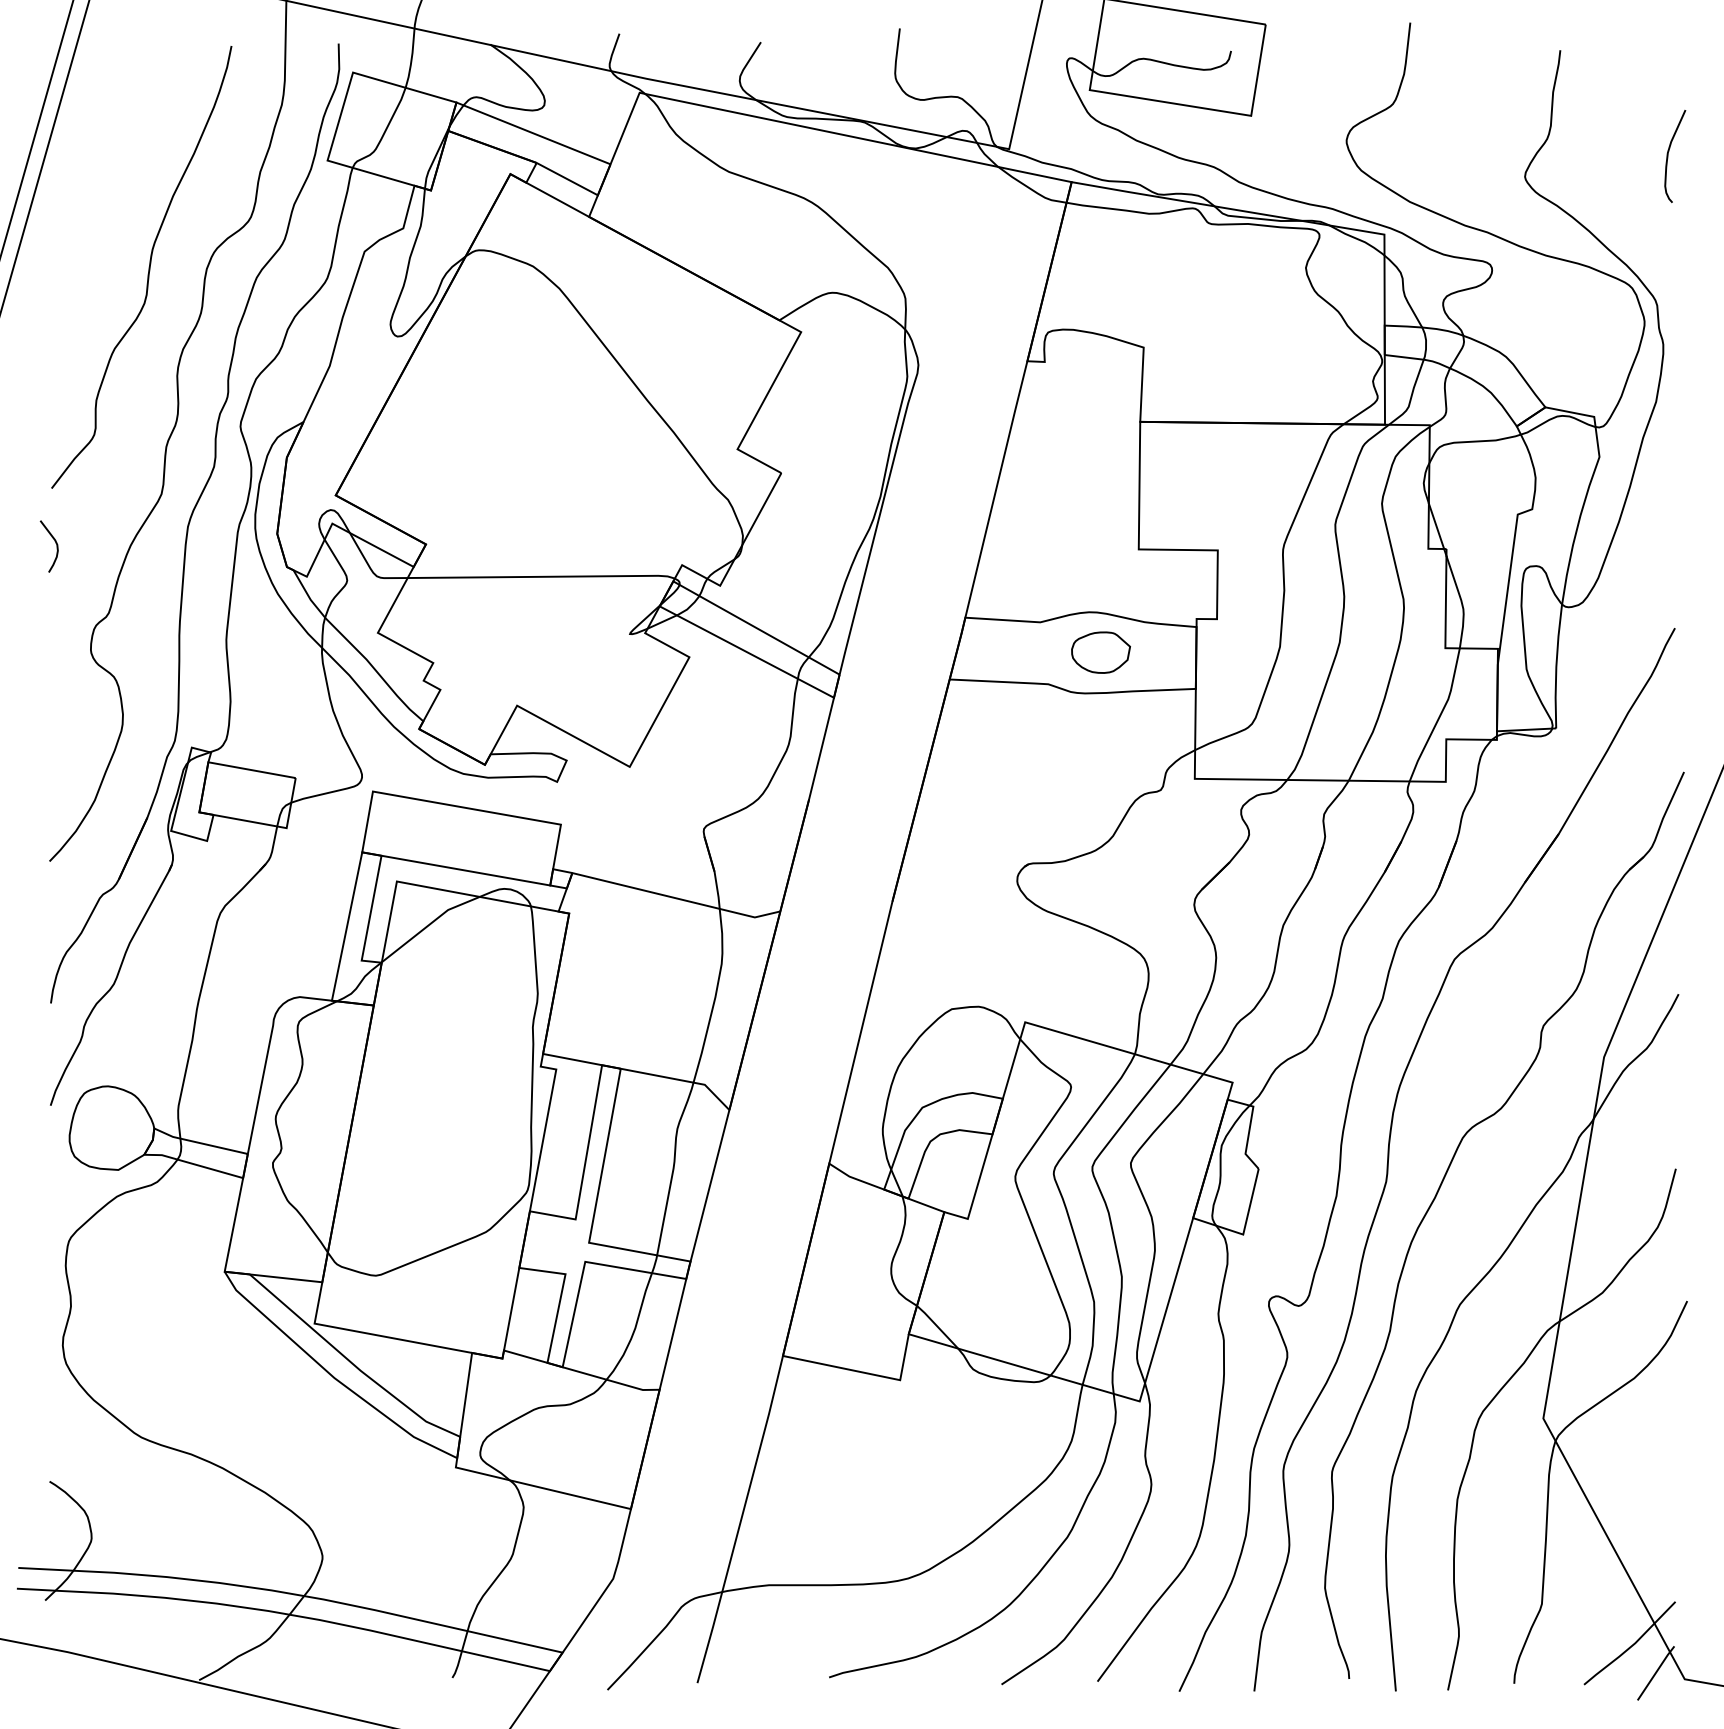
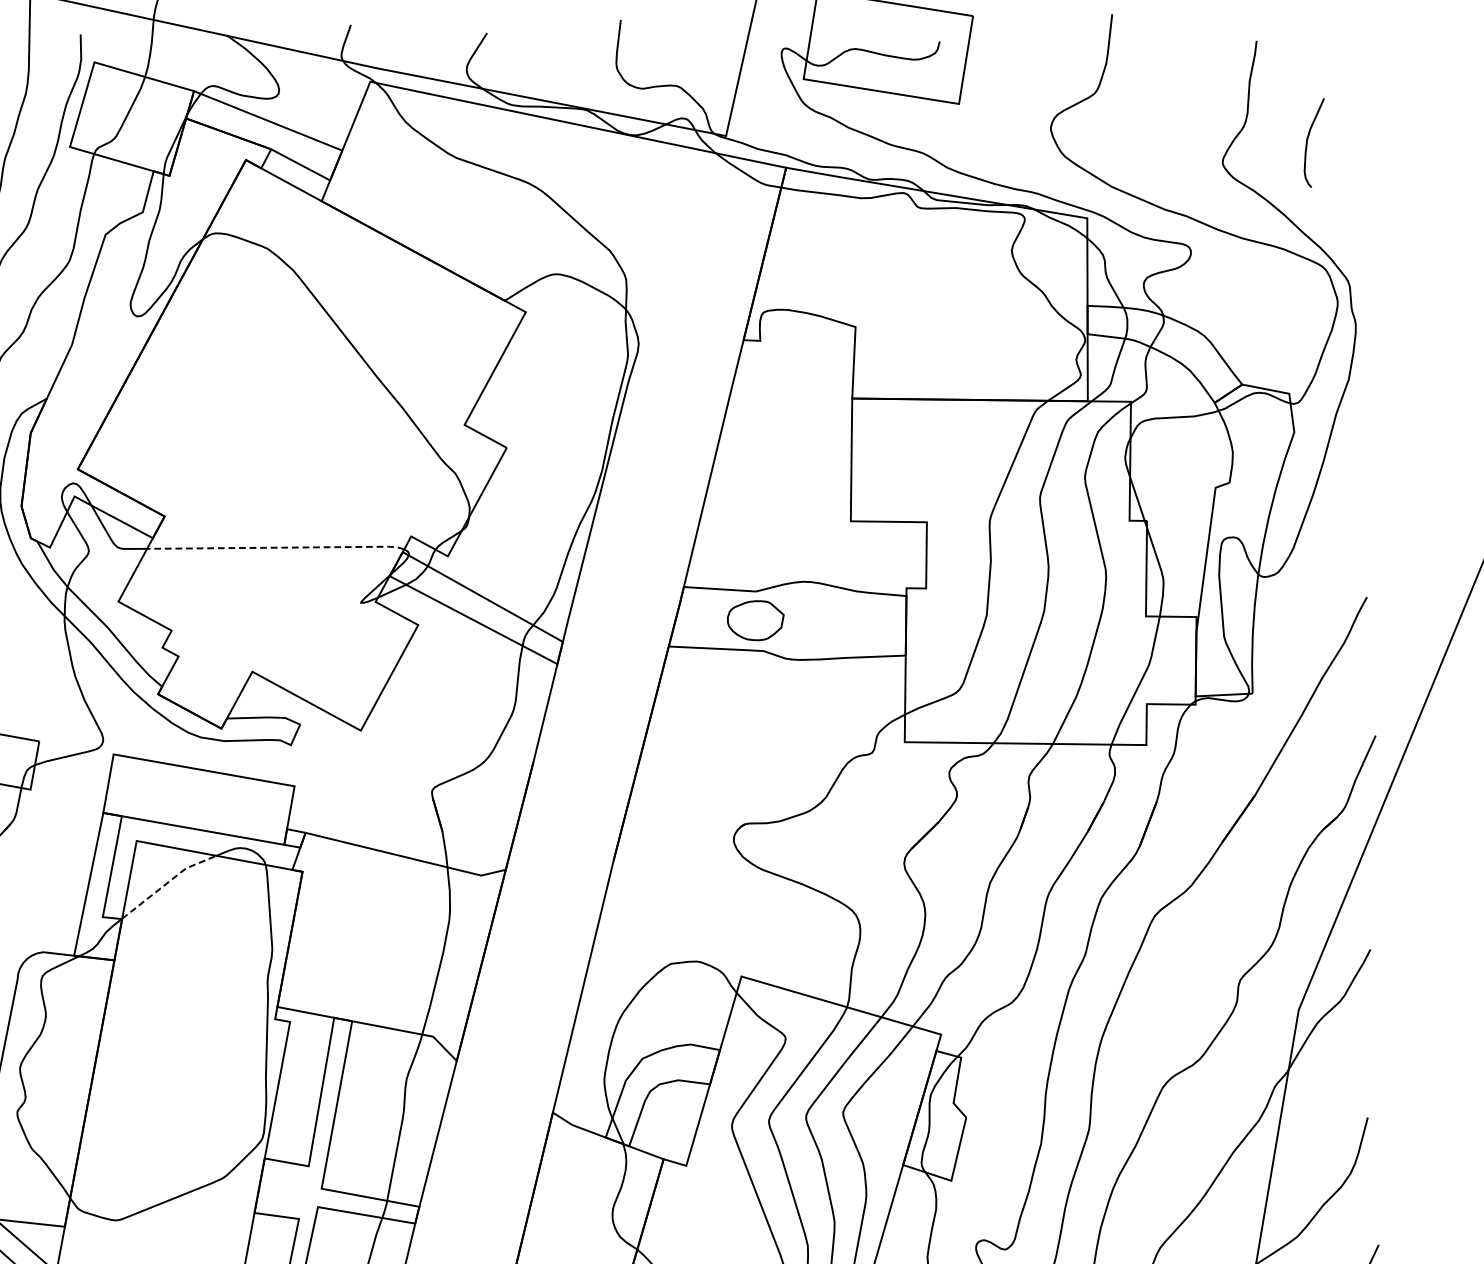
curve: (1668, 156) -> (1307, 143), moved
line: (542, 576) -> (276, 547), solid -> dashed
part: (1100, 652) -> (755, 620), moved
line: (429, 924) -> (168, 882), solid -> dashed

